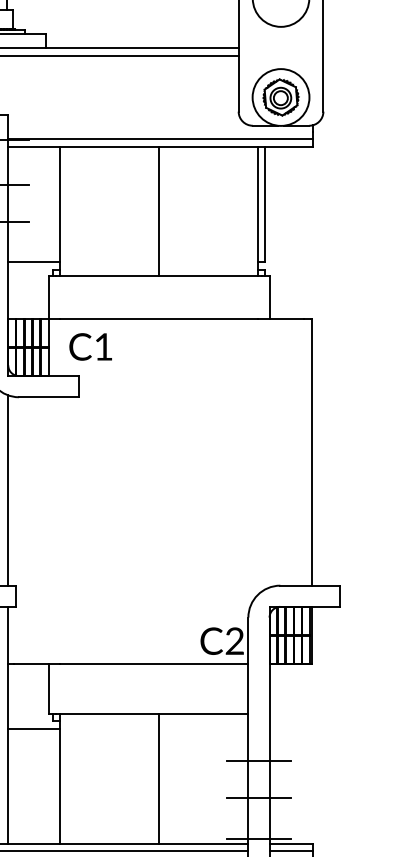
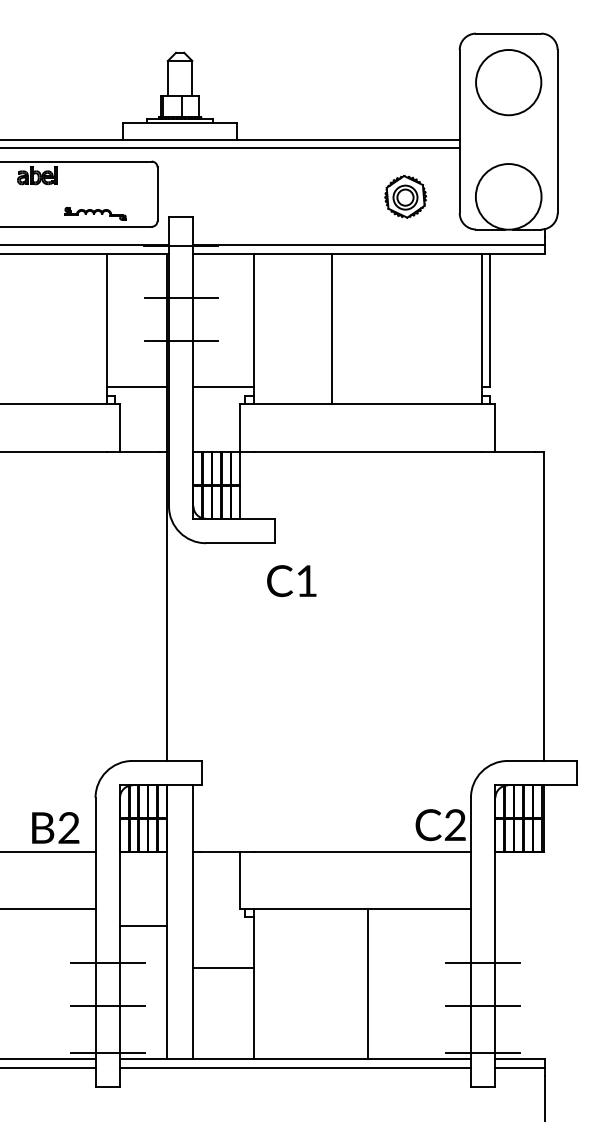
part: (280, 97) -> (405, 196), moved
line: (158, 211) -> (331, 328), moved
text: (90, 346) -> (291, 580), moved
line: (7, 490) -> (192, 650), removed
line: (33, 728) -> (222, 968), moved

